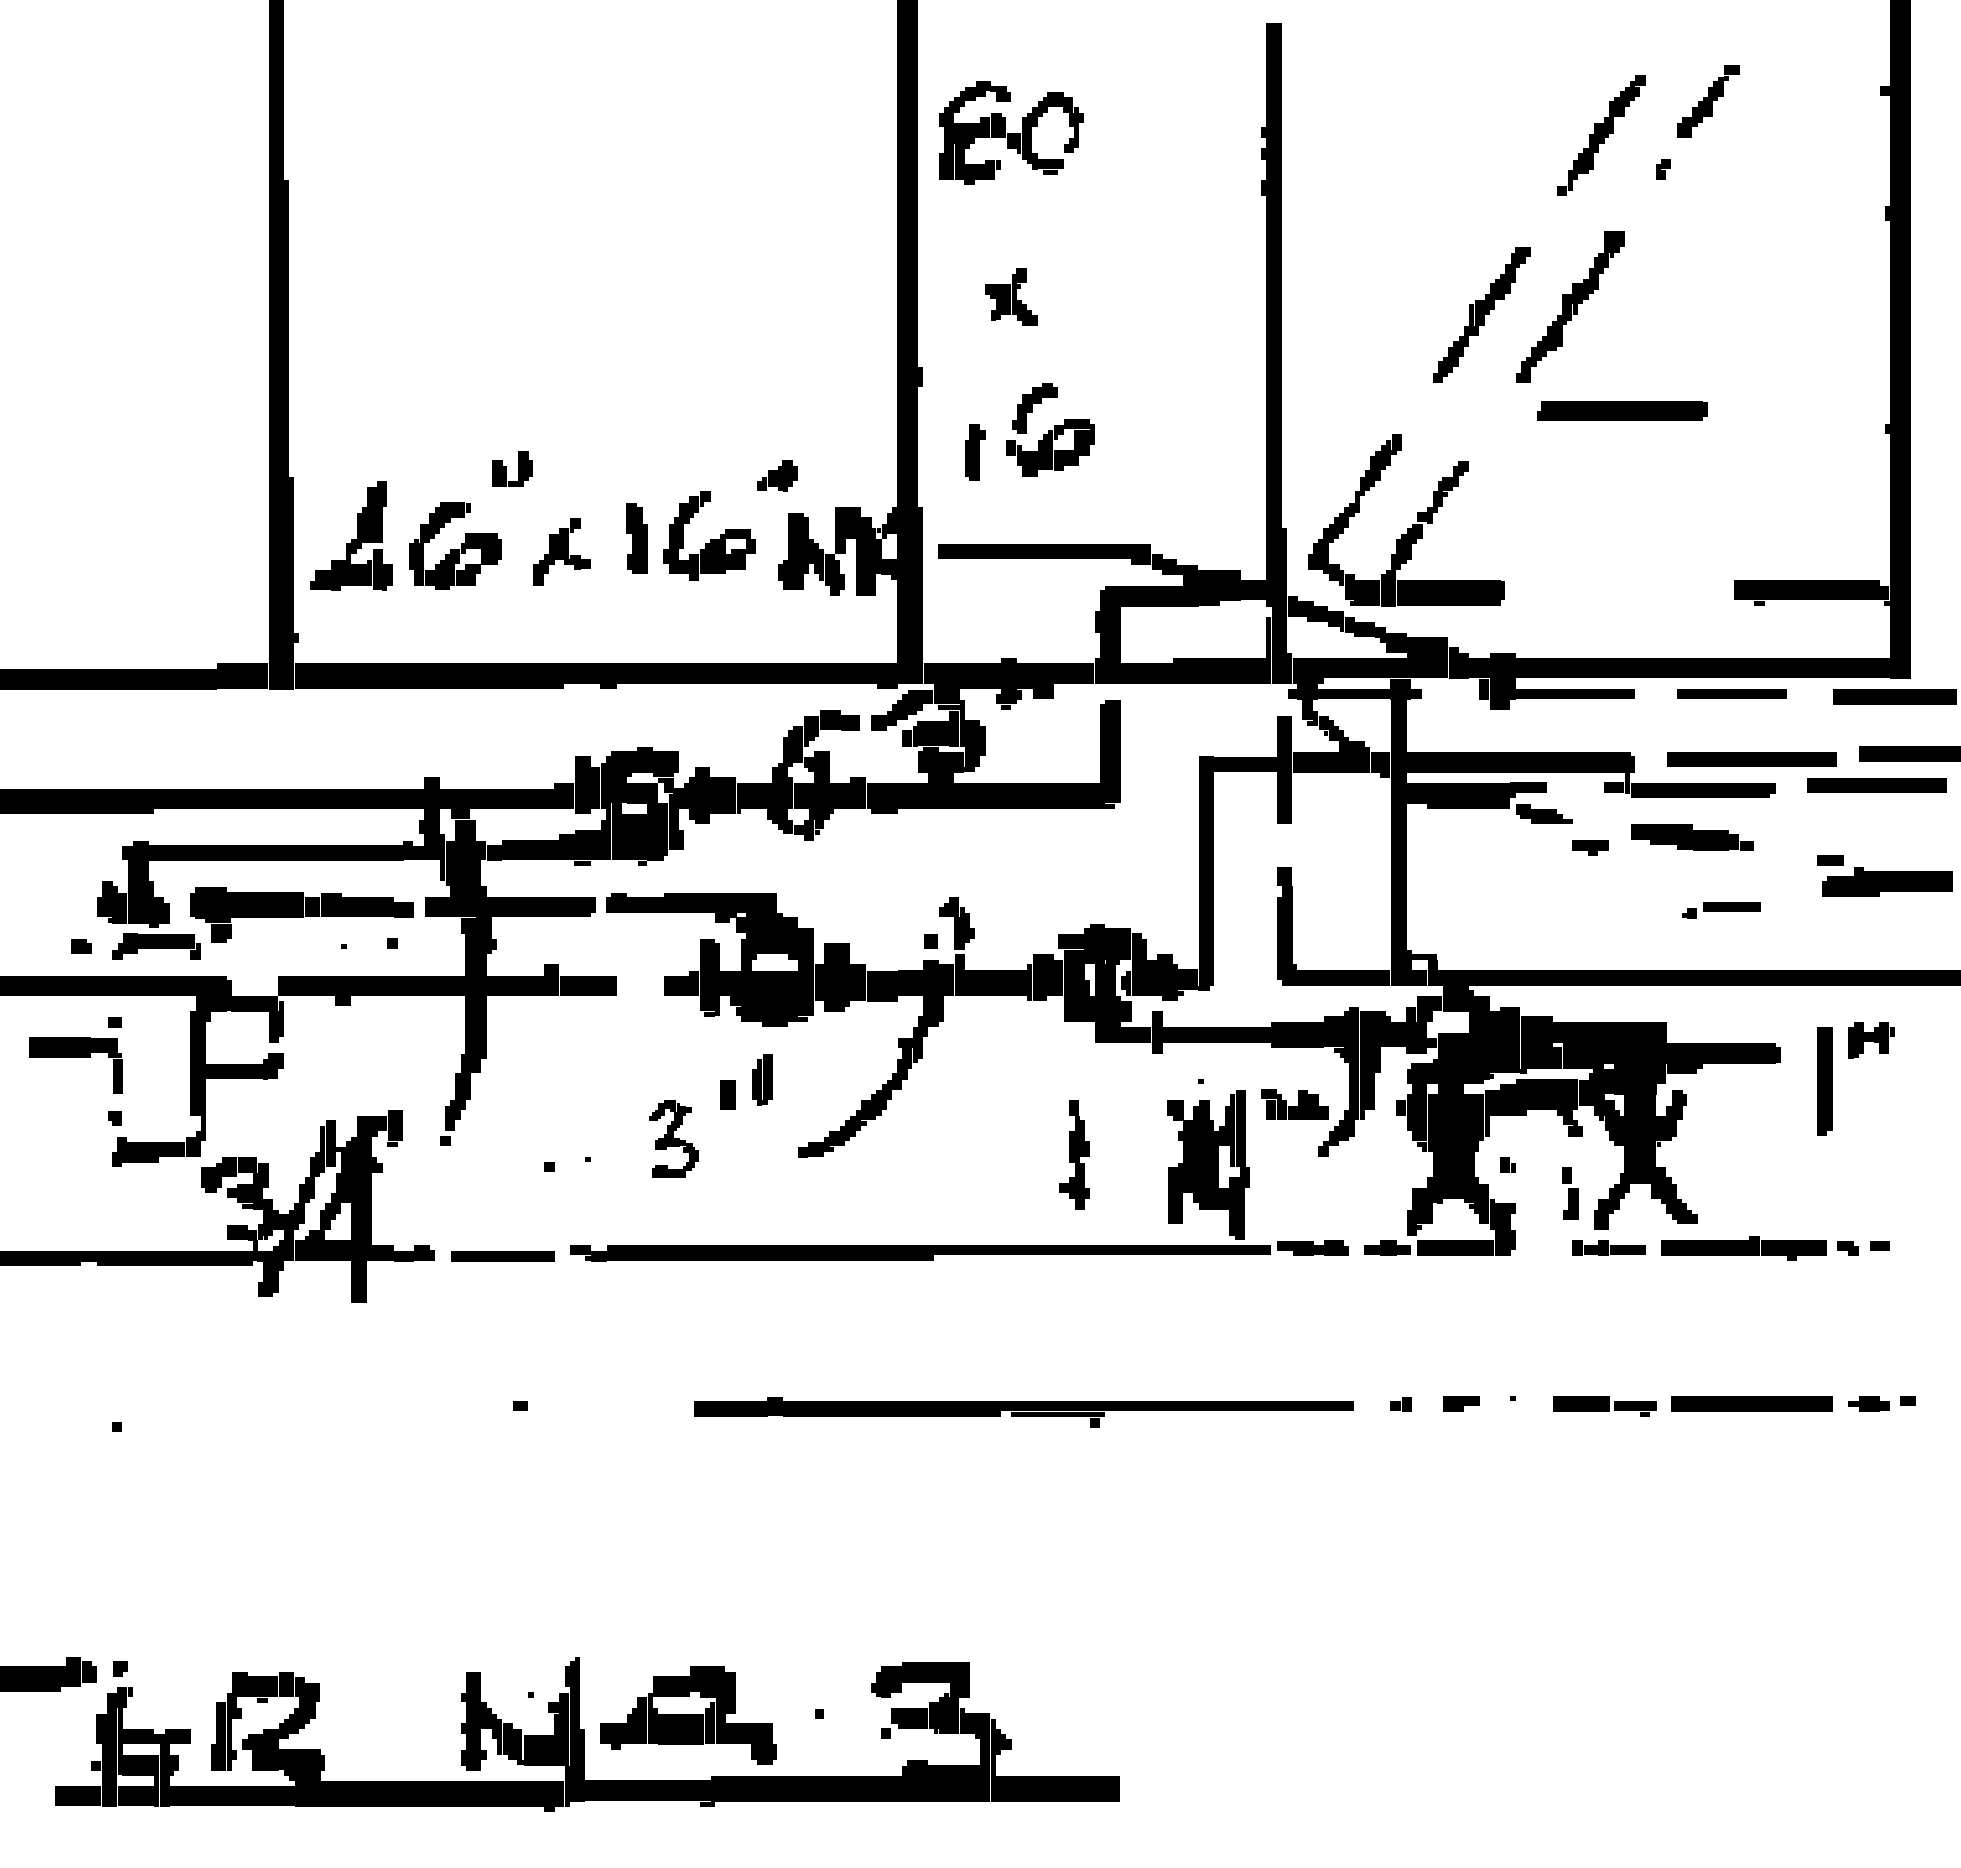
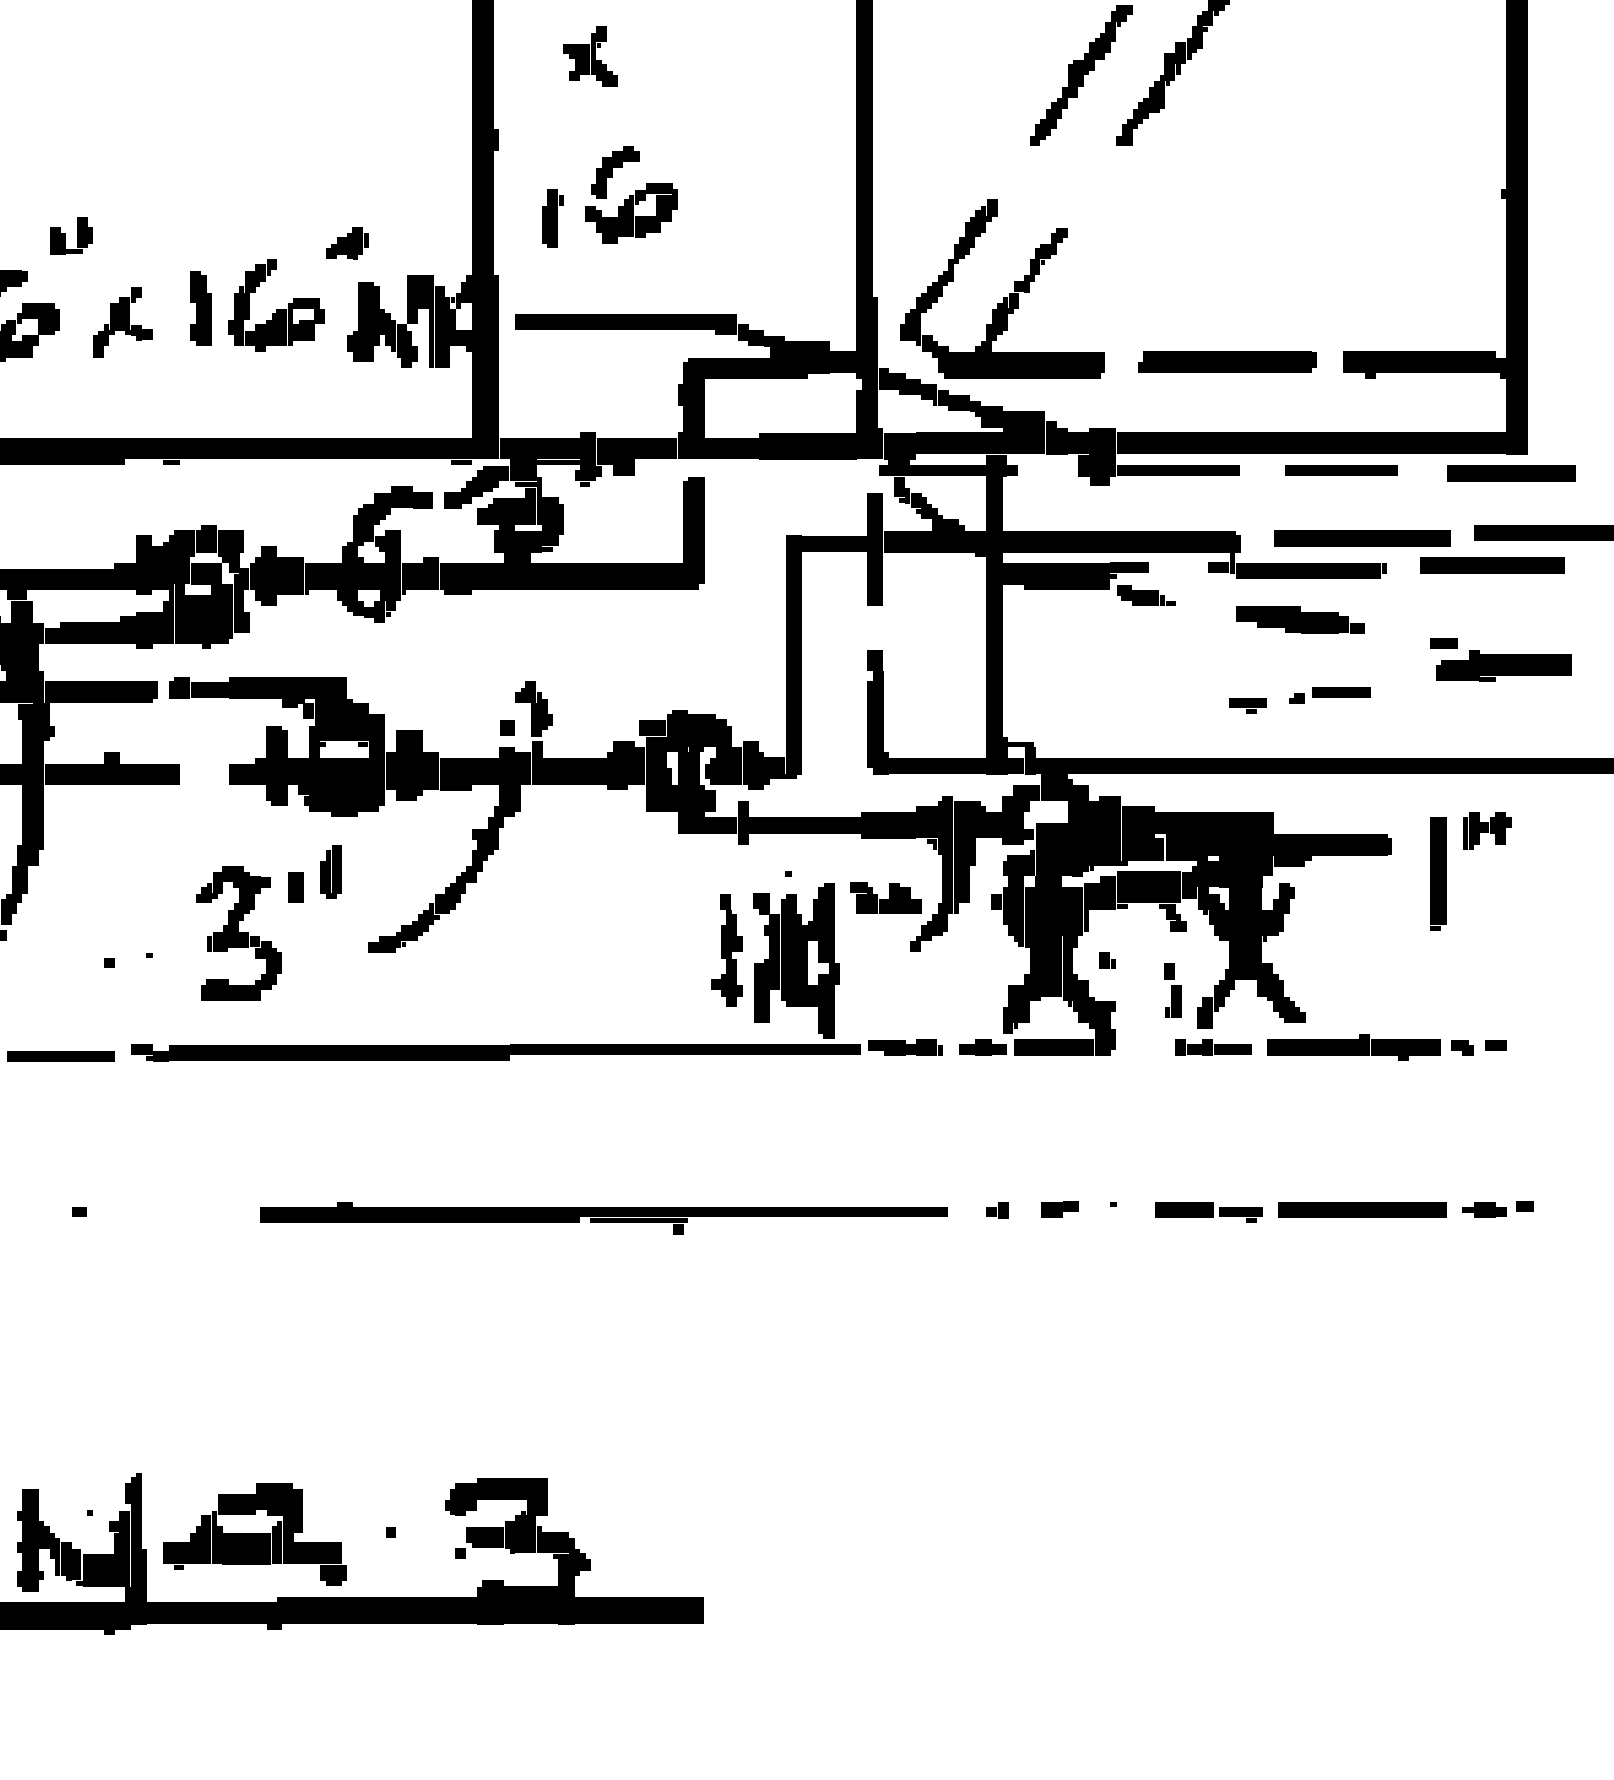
part: (1622, 410) -> (1227, 361), moved
part: (1590, 847) -> (1248, 705), moved
part: (673, 1138) -> (238, 933), size x1.67
part: (1074, 1154) -> (726, 949), moved

